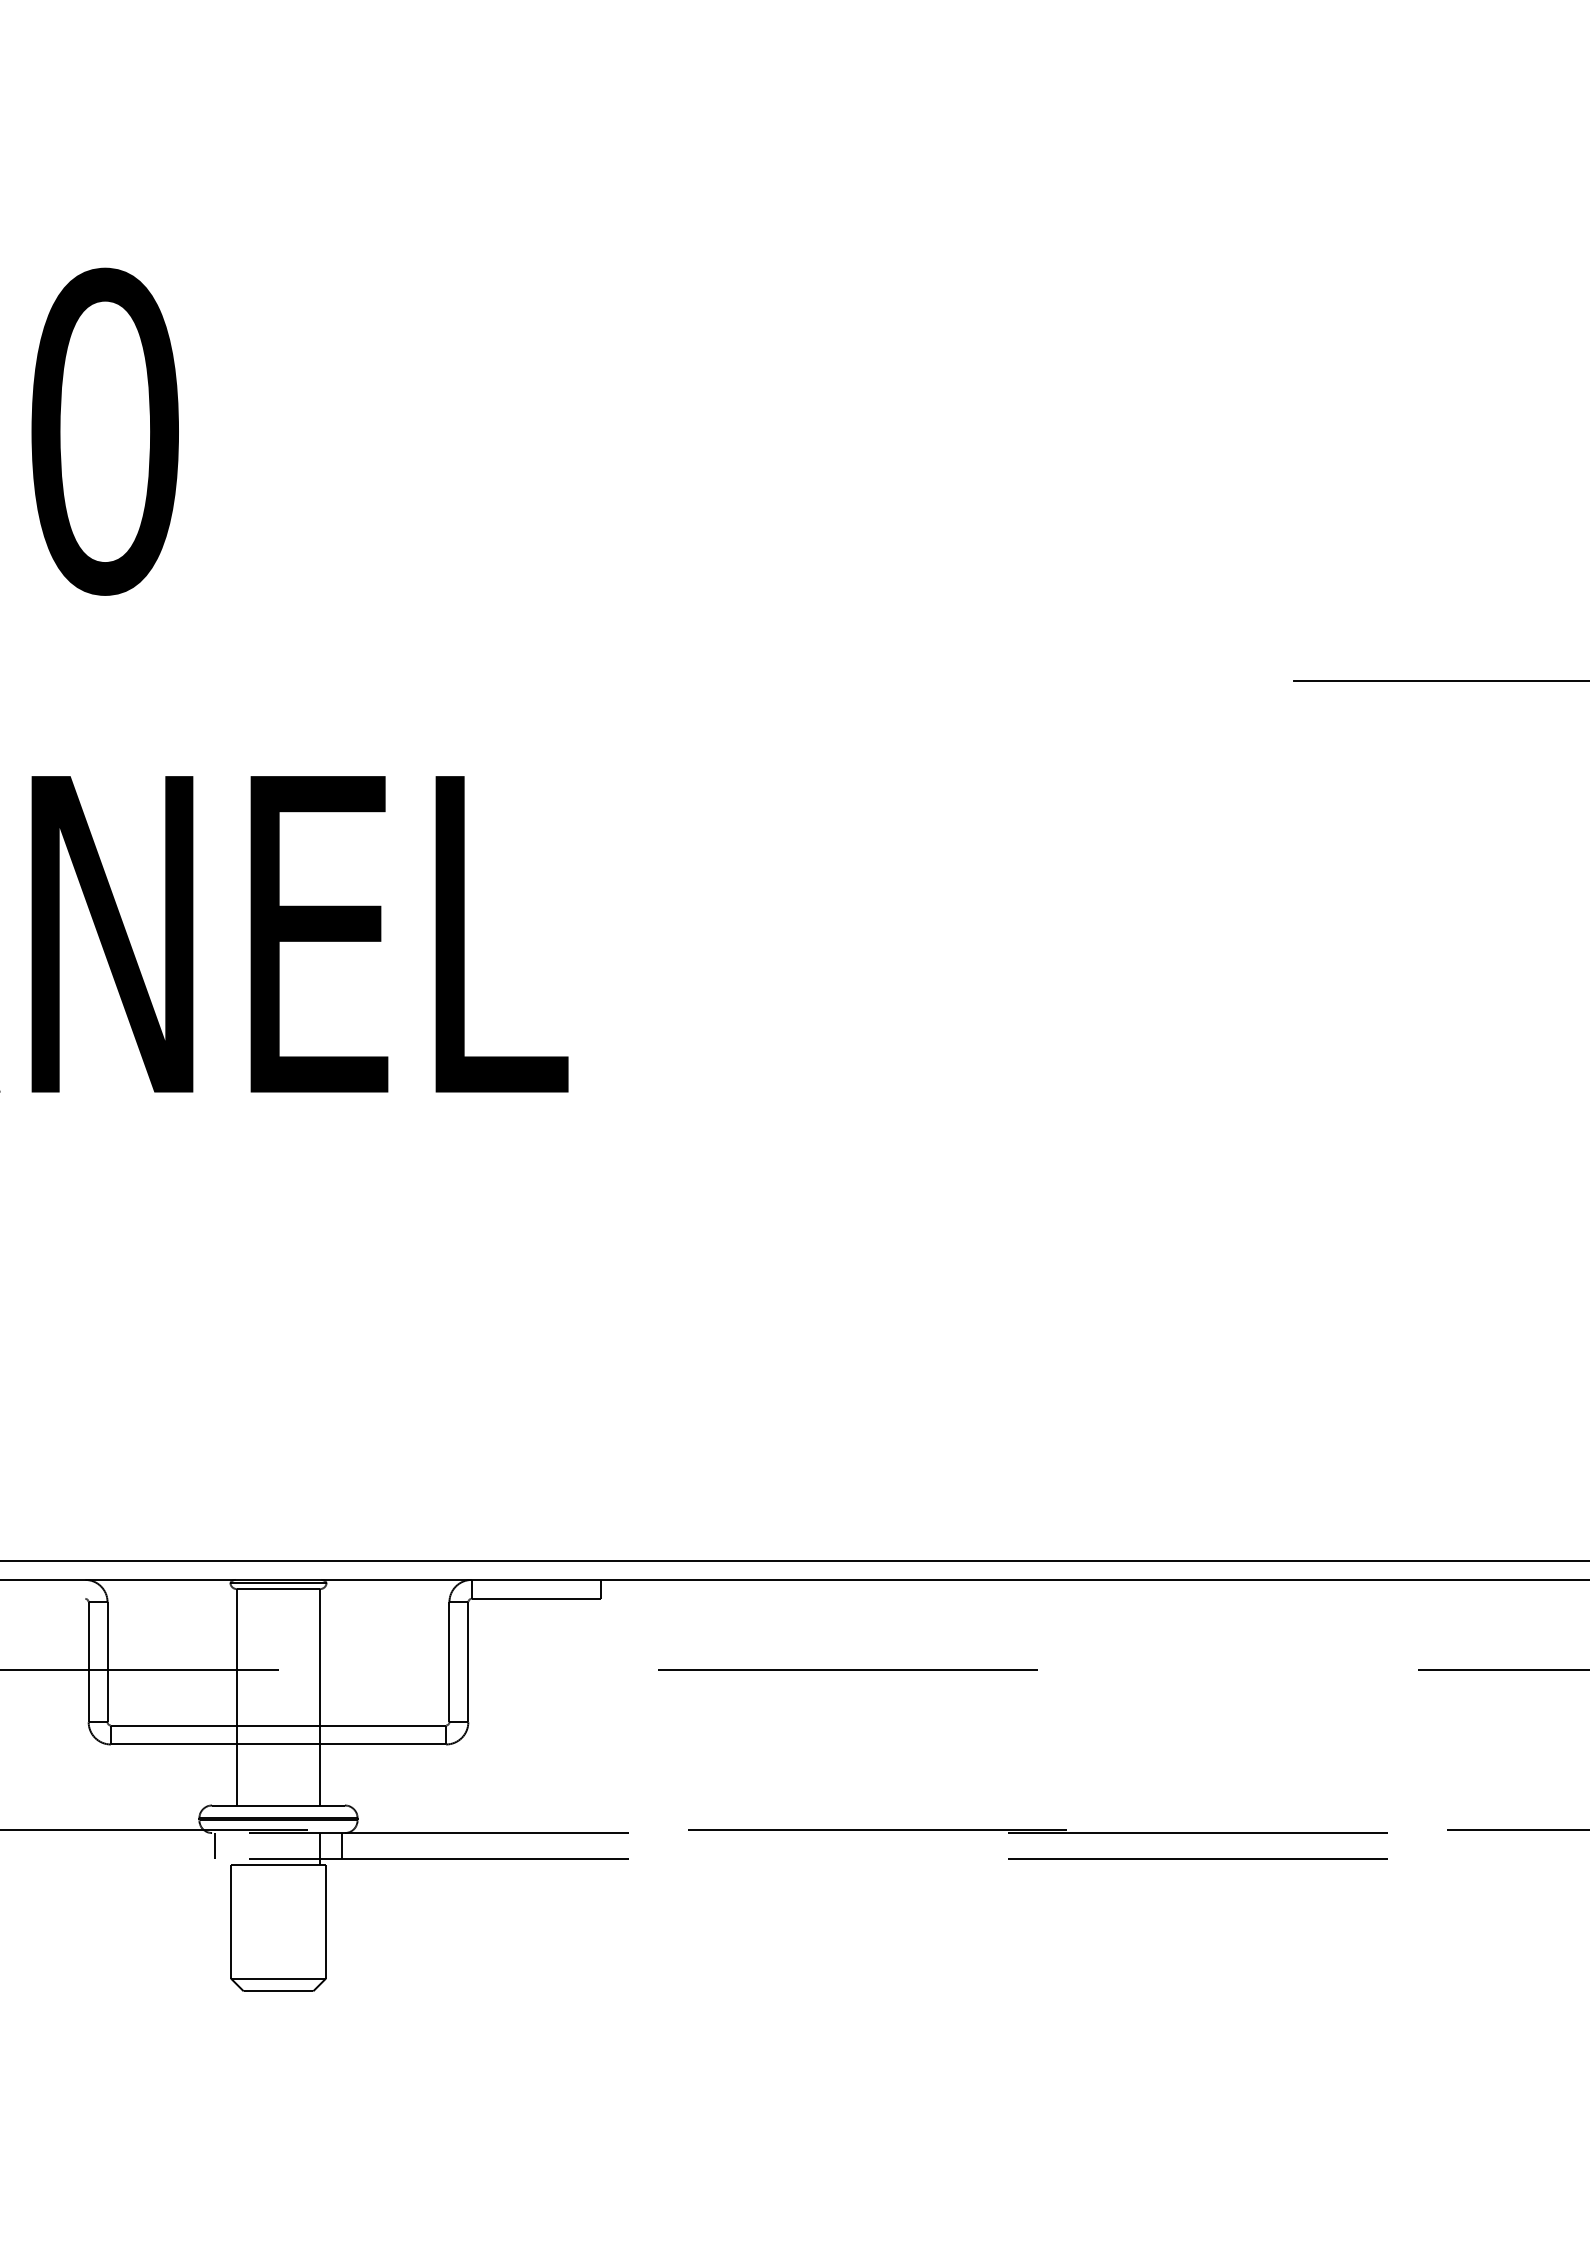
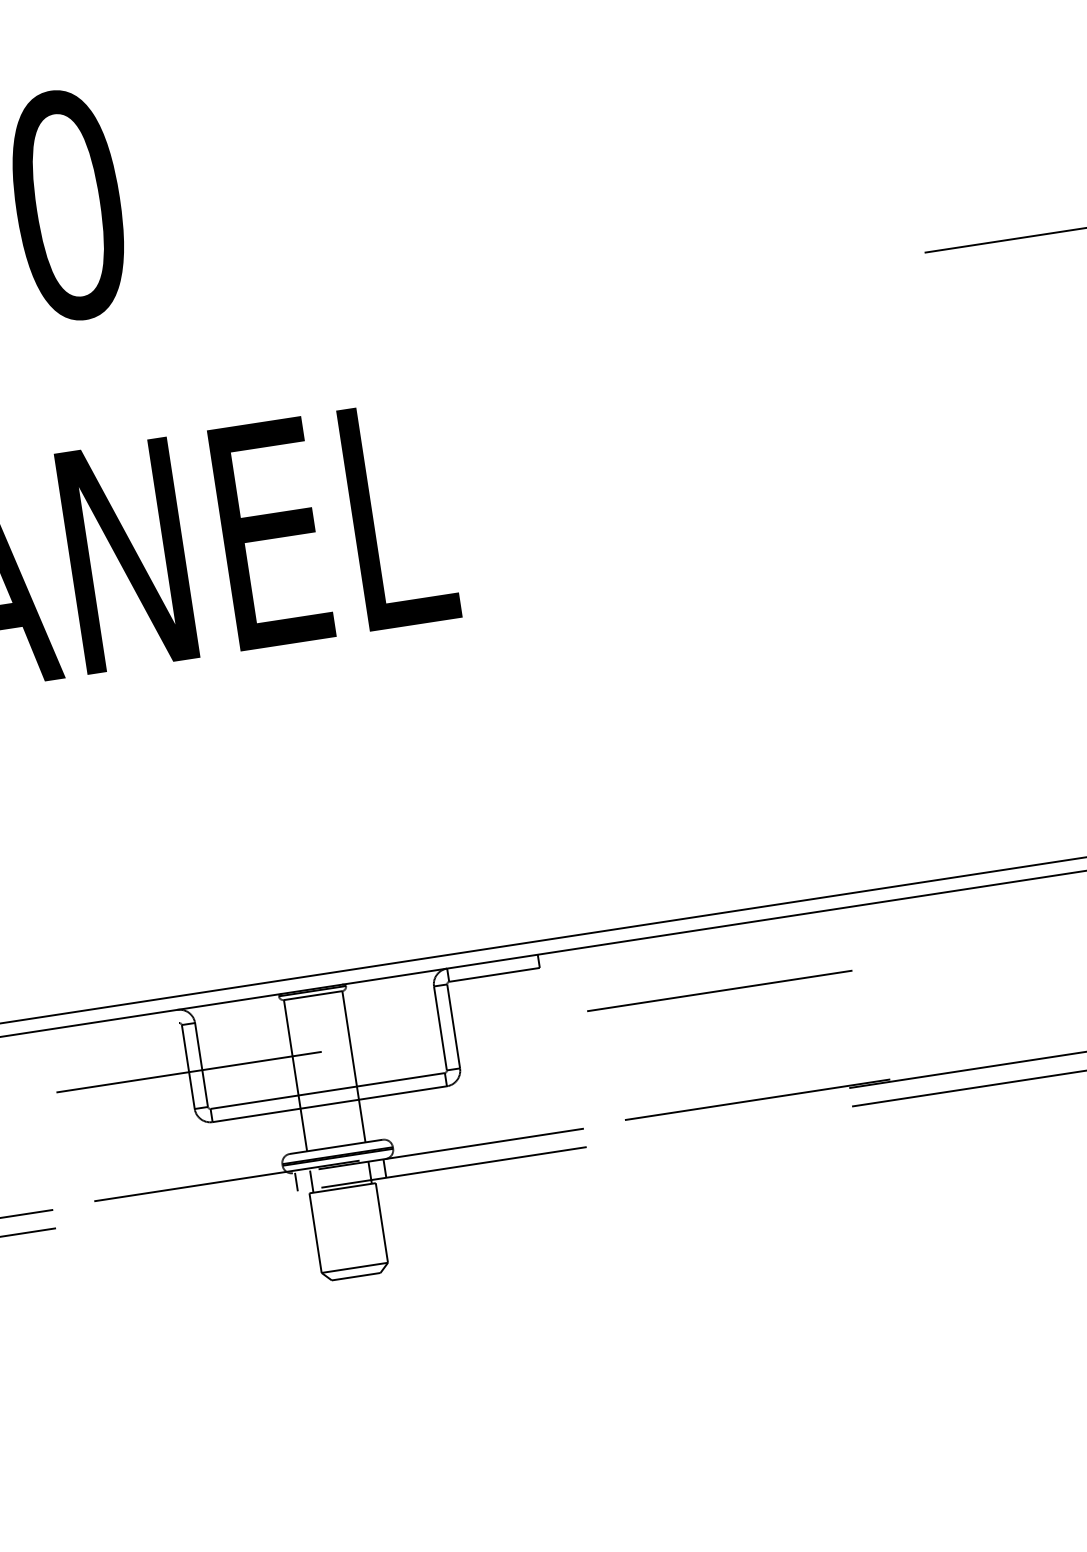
line: (236, 1848) -> (311, 1181), added

